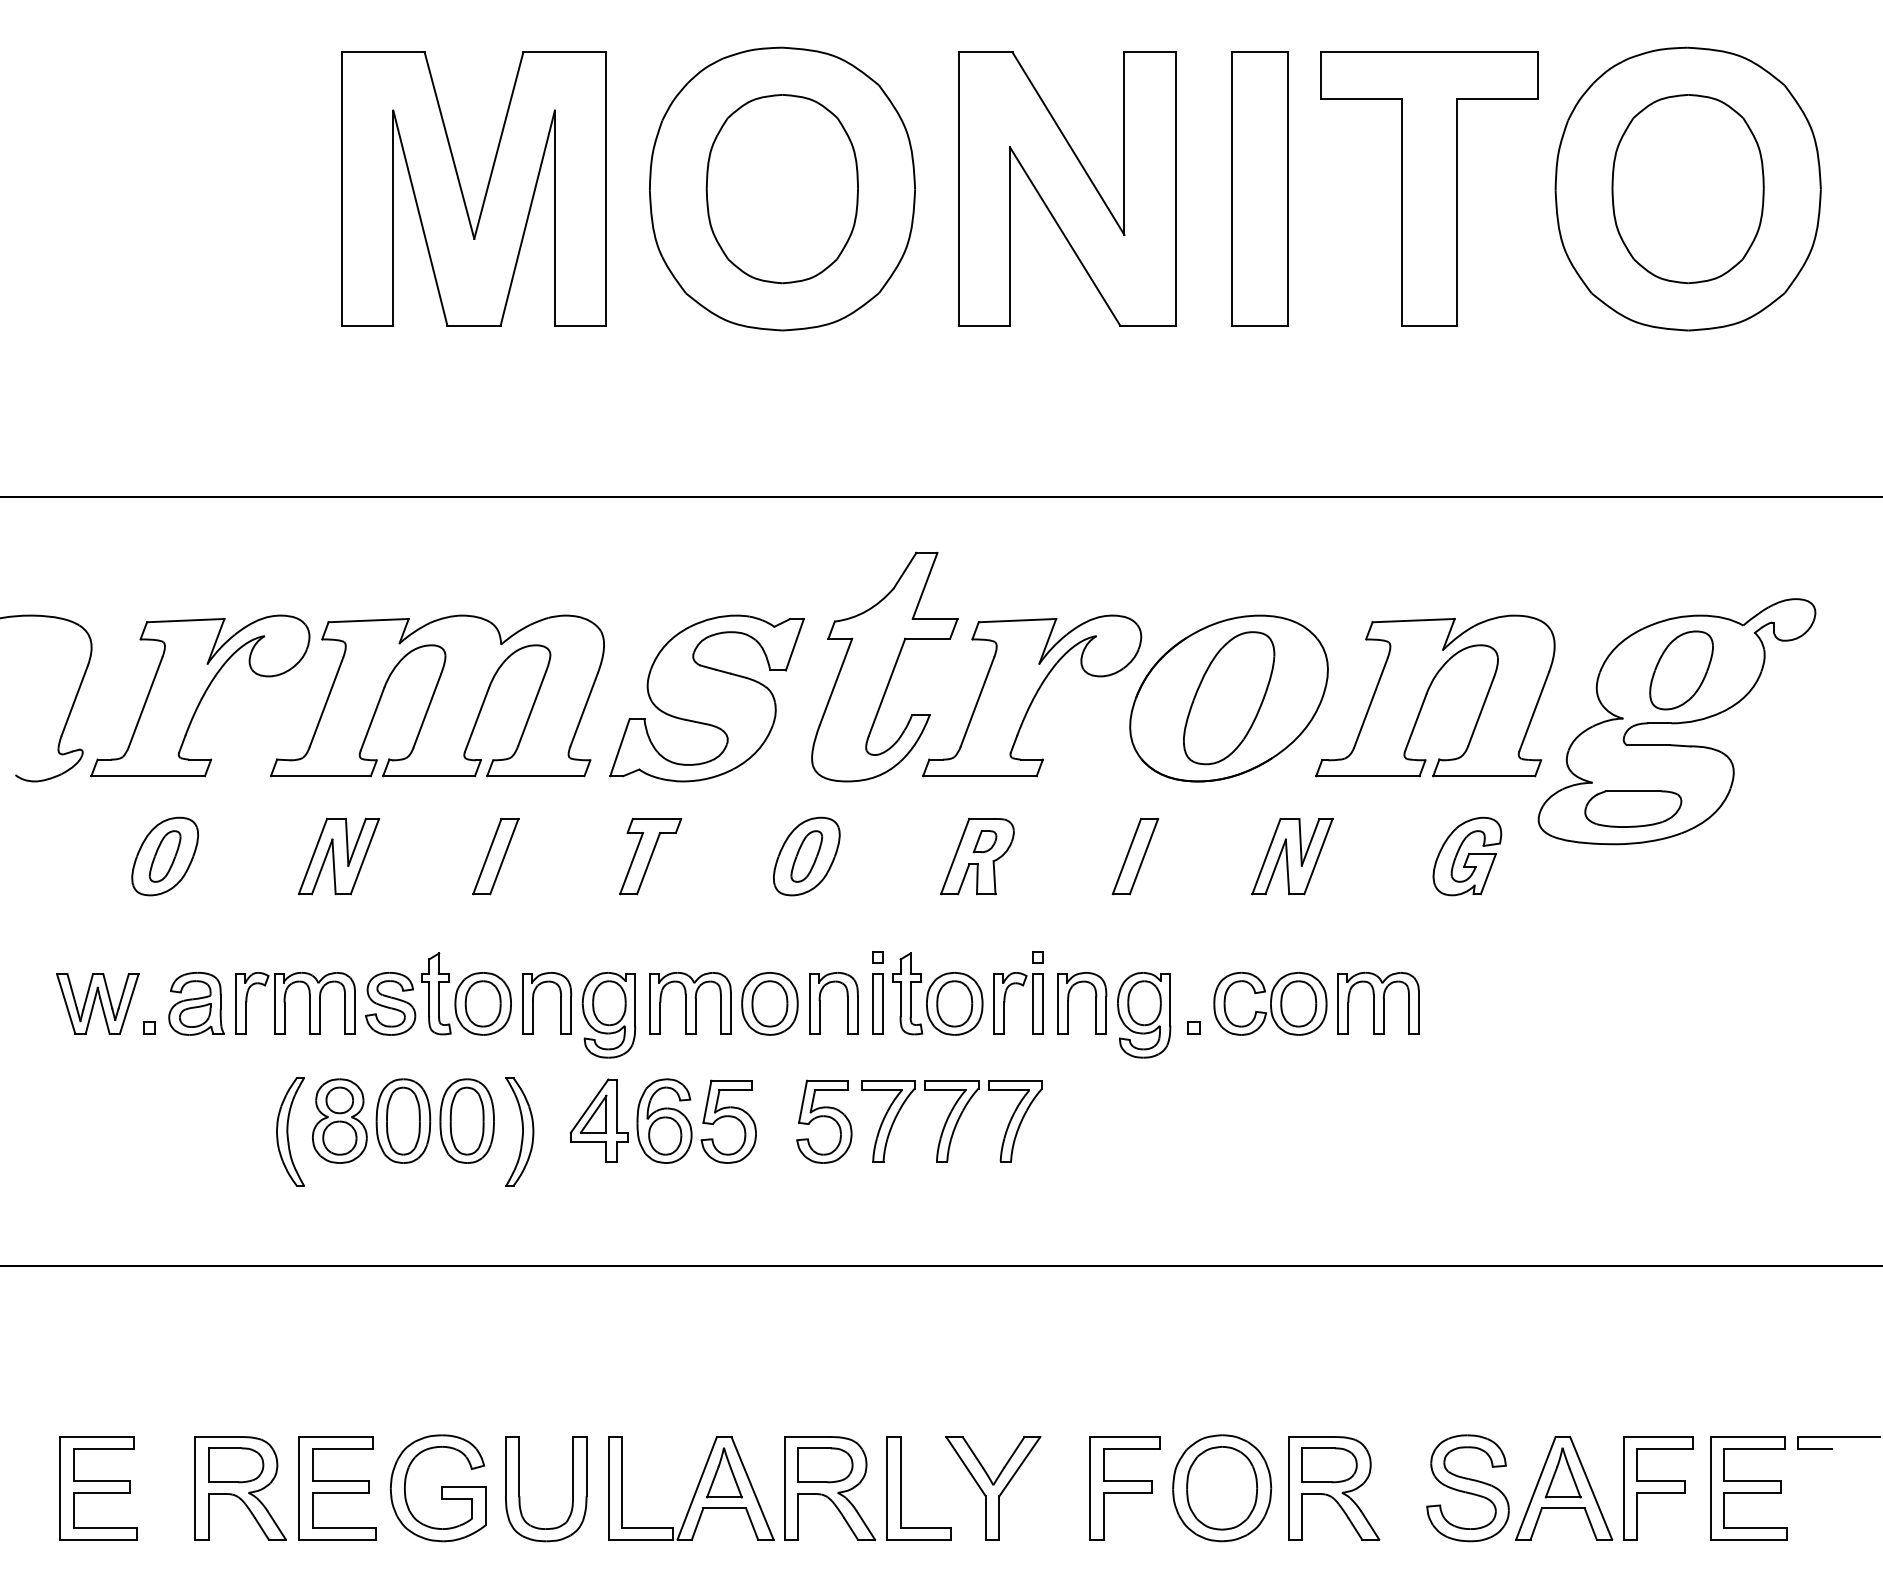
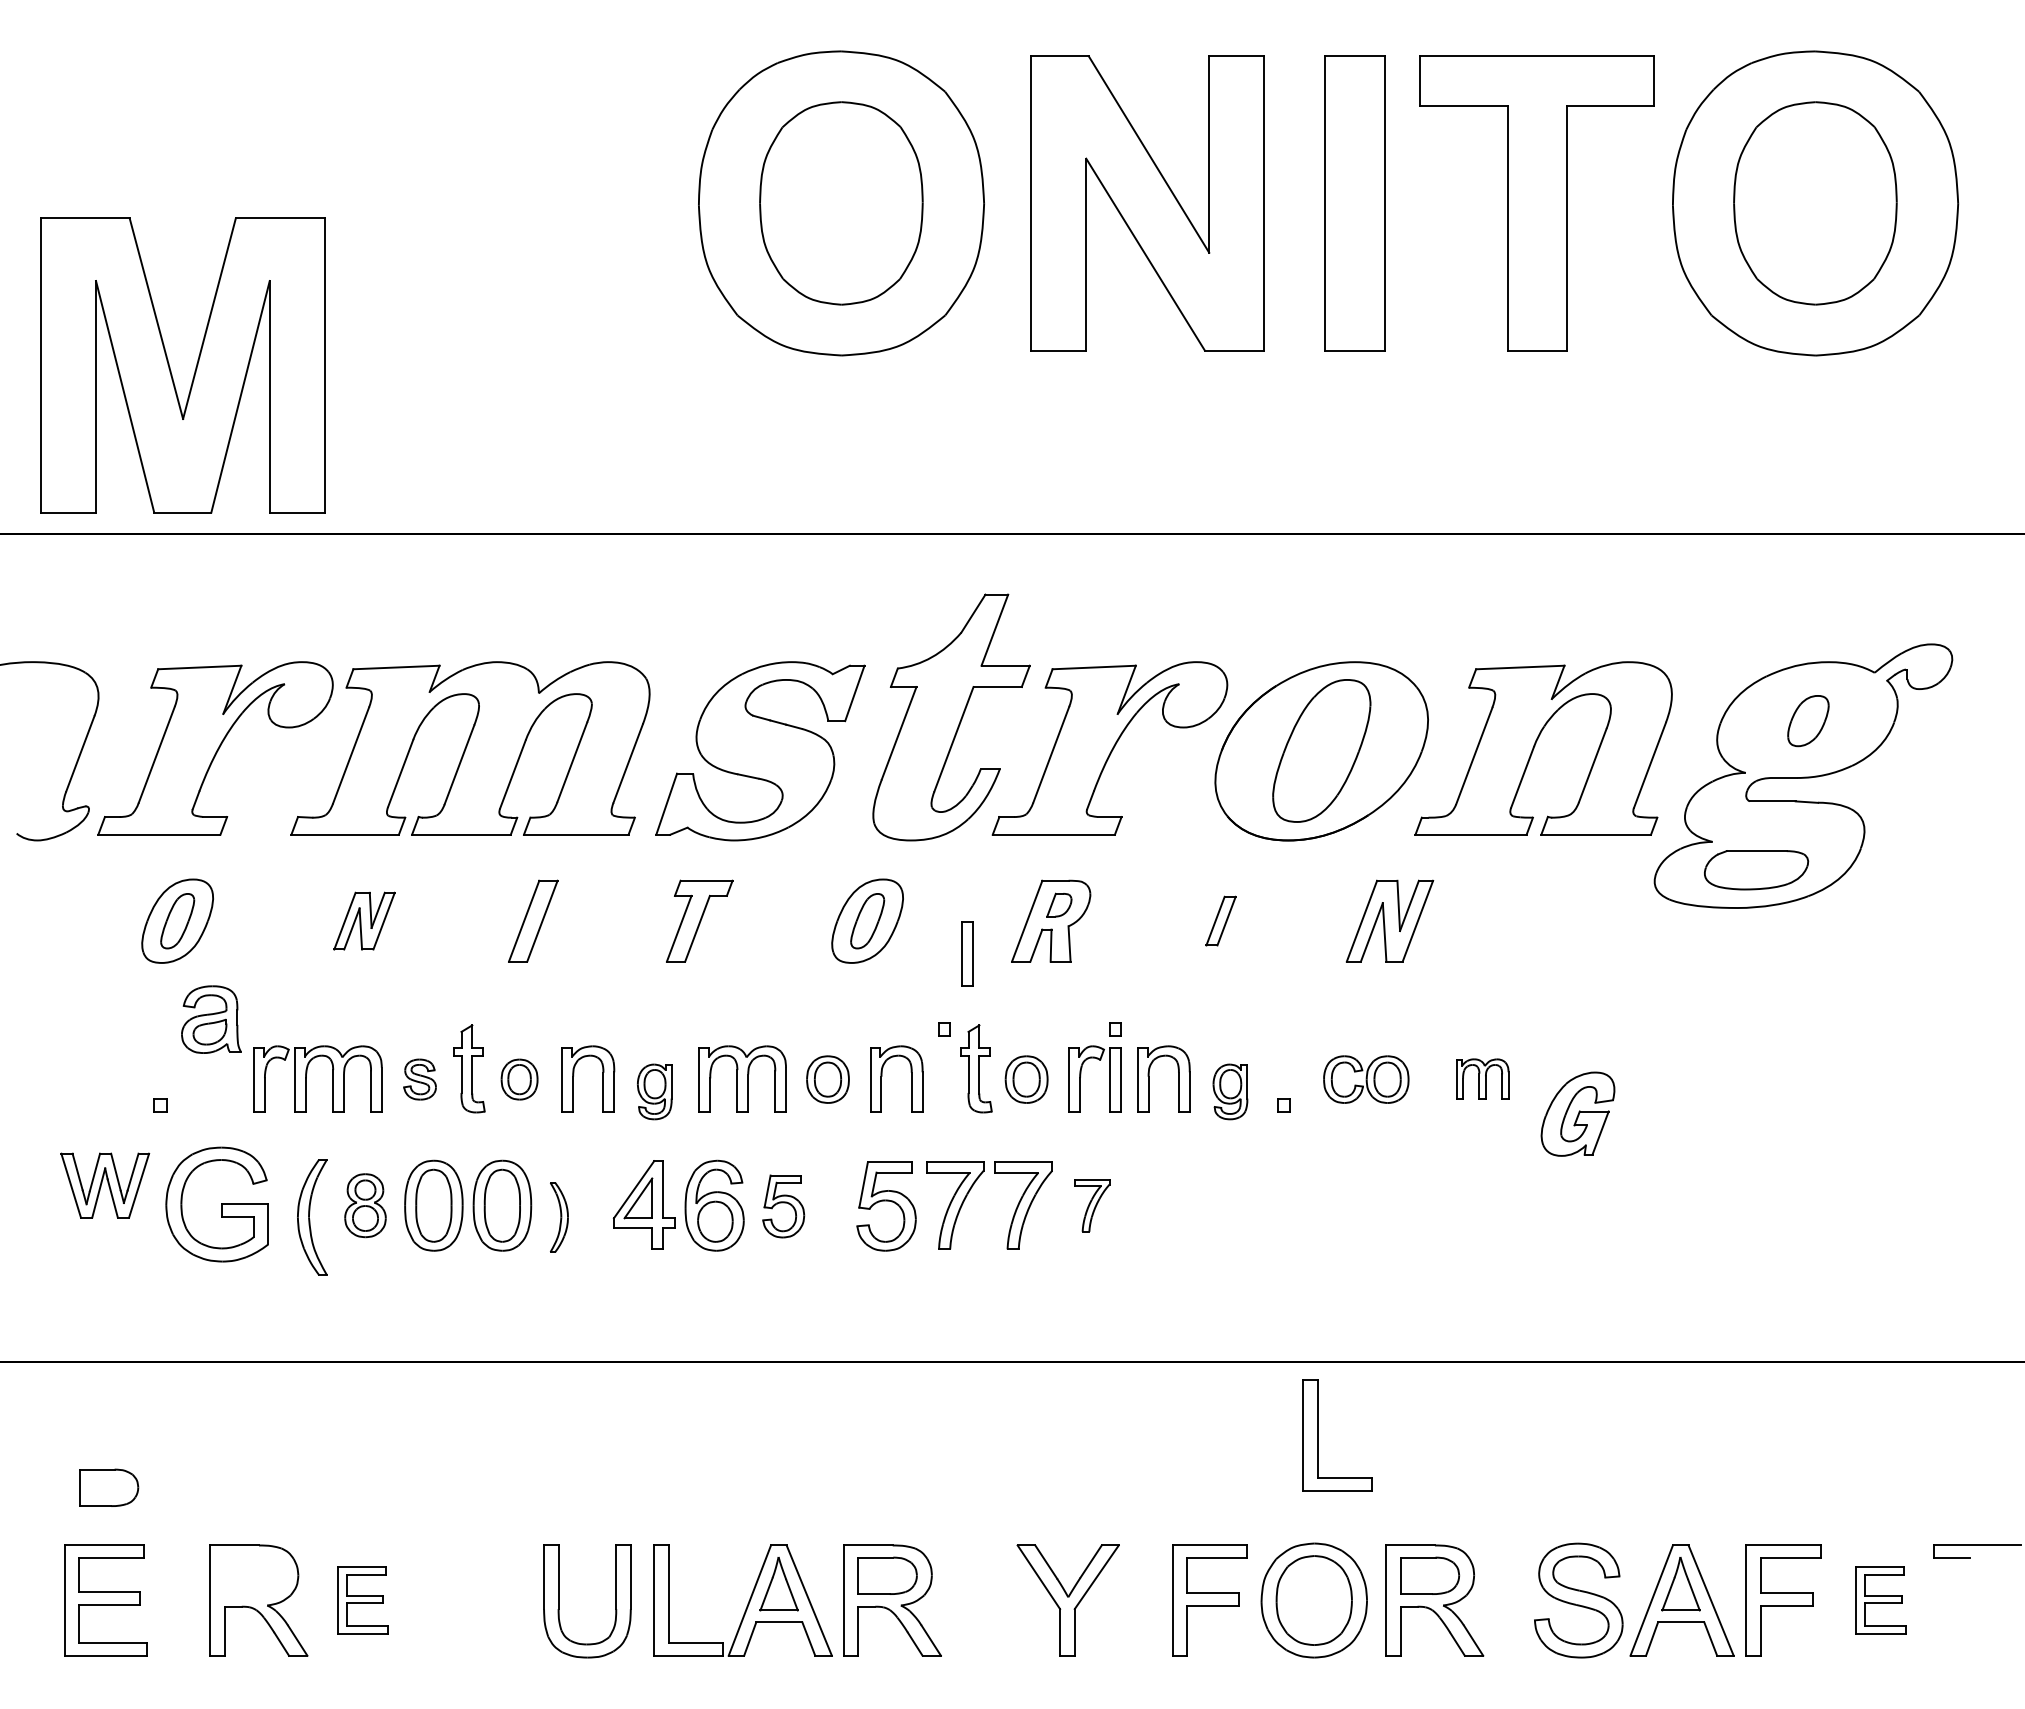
part: (462, 190) -> (170, 366), moved
part: (1681, 669) -> (1808, 720), size x0.6
part: (338, 855) -> (364, 920), size x0.7
part: (1134, 855) -> (1220, 920), size x0.6
part: (1466, 855) -> (1577, 1113), moved
part: (1378, 1002) -> (1482, 1078), size x0.6
part: (98, 1003) -> (105, 1185), moved
part: (196, 1003) -> (211, 1019), moved
part: (390, 1003) -> (419, 1079), size x0.6
part: (483, 1003) -> (519, 1079), size x0.6
part: (769, 1003) -> (827, 1079), size x0.7
part: (878, 1003) -> (967, 953), moved
part: (954, 1003) -> (1026, 1079), size x0.7
part: (1270, 1003) -> (1366, 1079), size x0.7
part: (608, 1014) -> (654, 1091), size x0.6
part: (1144, 1014) -> (1230, 1091), size x0.6
part: (339, 1120) -> (365, 1205), size x0.7
part: (1015, 1120) -> (1092, 1205), size x0.6
part: (728, 1121) -> (783, 1206), size x0.7
part: (520, 1132) -> (559, 1217), size x0.6
part: (236, 1464) -> (109, 1487), moved
part: (337, 1488) -> (362, 1600), size x0.6
part: (437, 1488) -> (216, 1204), moved
part: (901, 1488) -> (1318, 1435), moved
part: (1748, 1488) -> (1880, 1600), size x0.6

